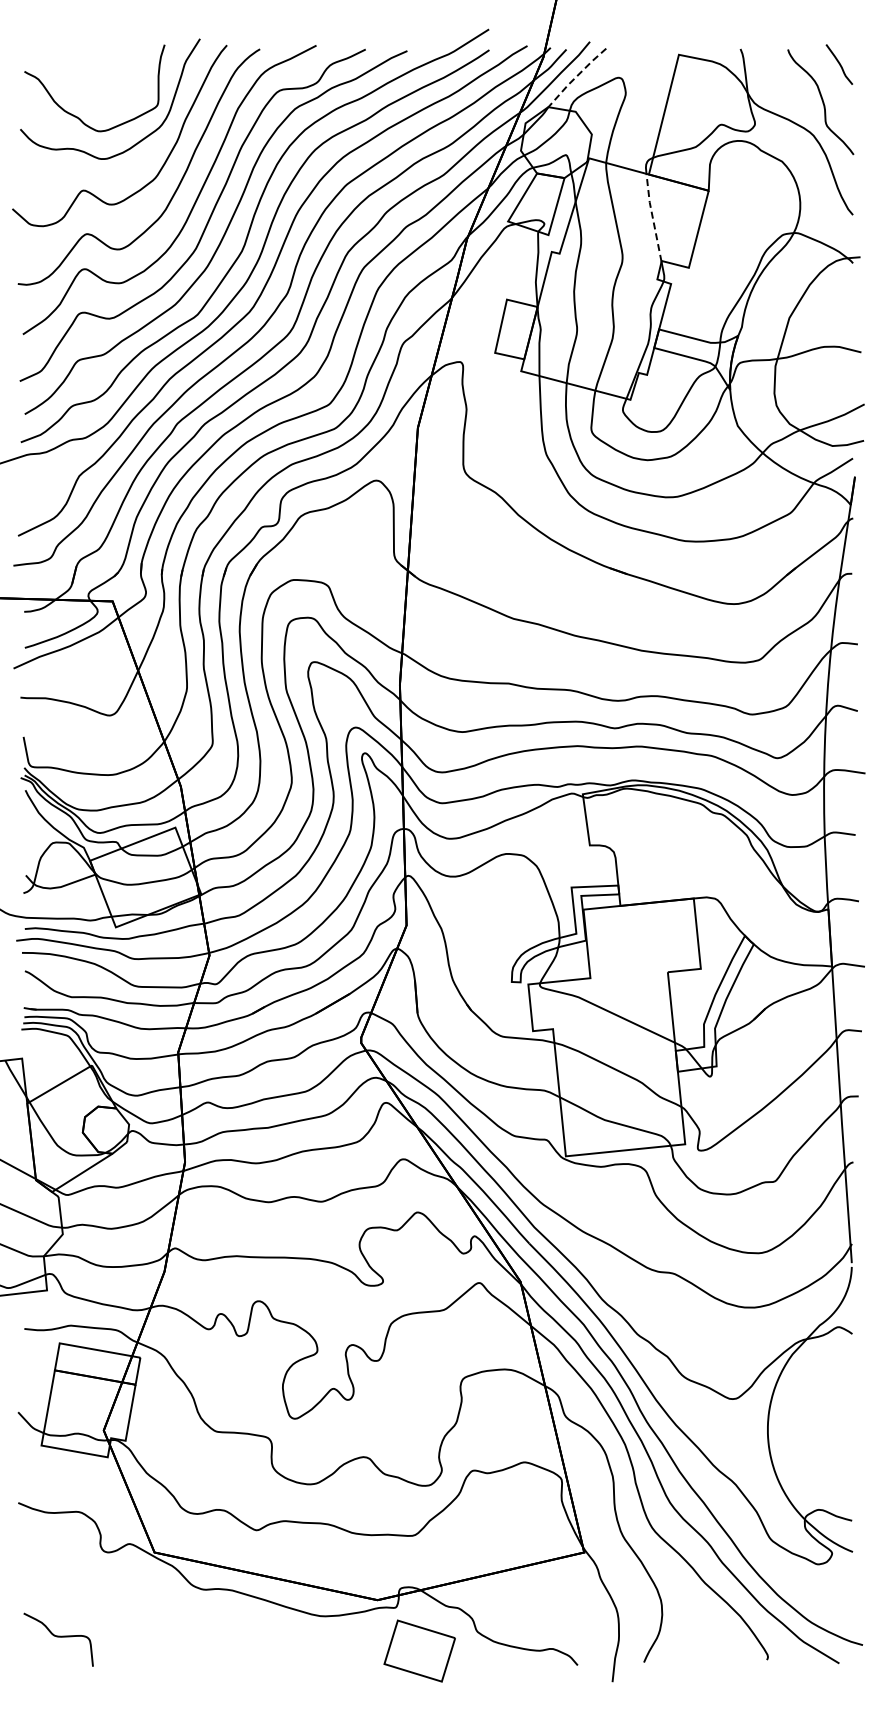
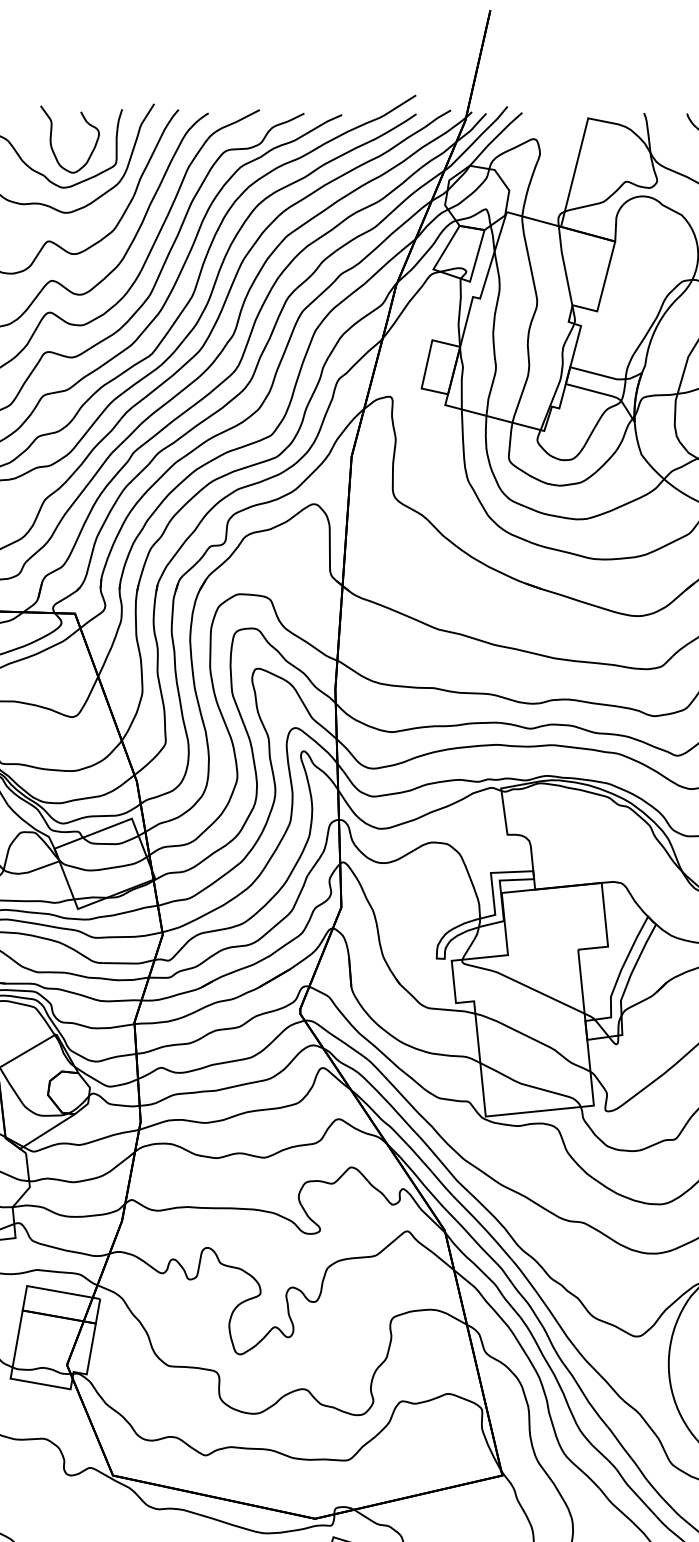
line: (576, 76) -> (495, 138), dashed -> solid
curve: (86, 77) -> (51, 138), added
line: (652, 216) -> (564, 264), dashed -> solid

